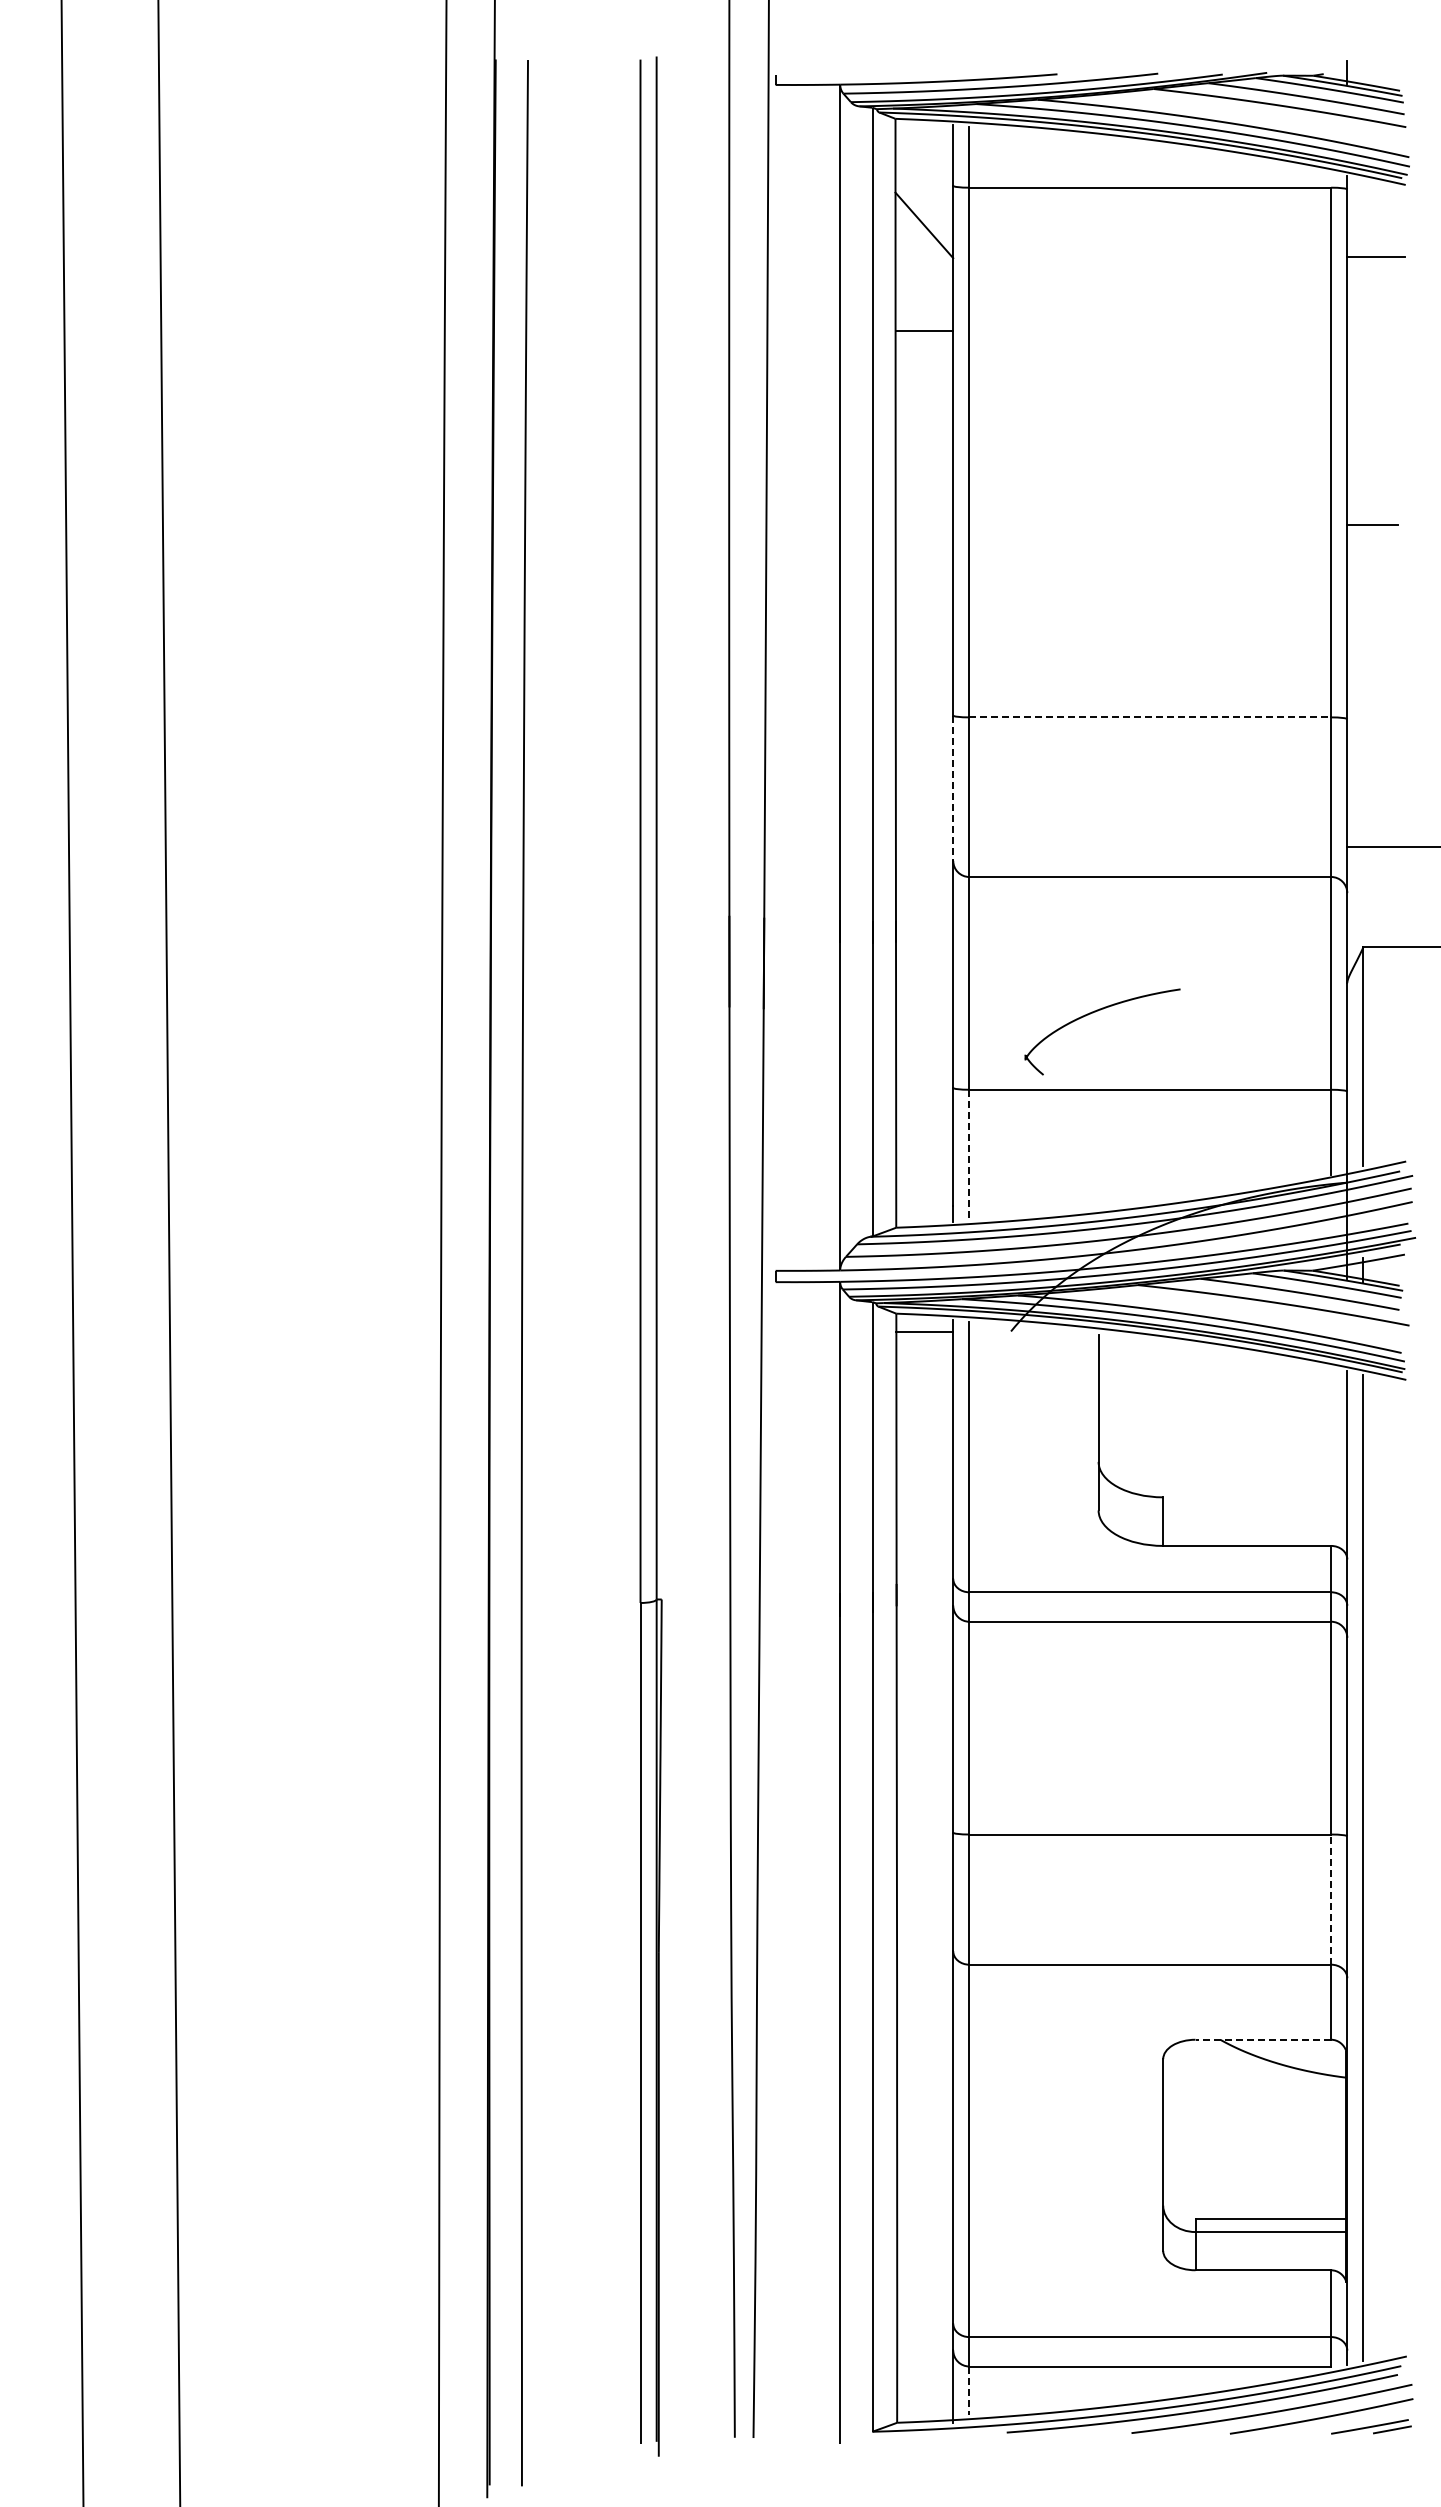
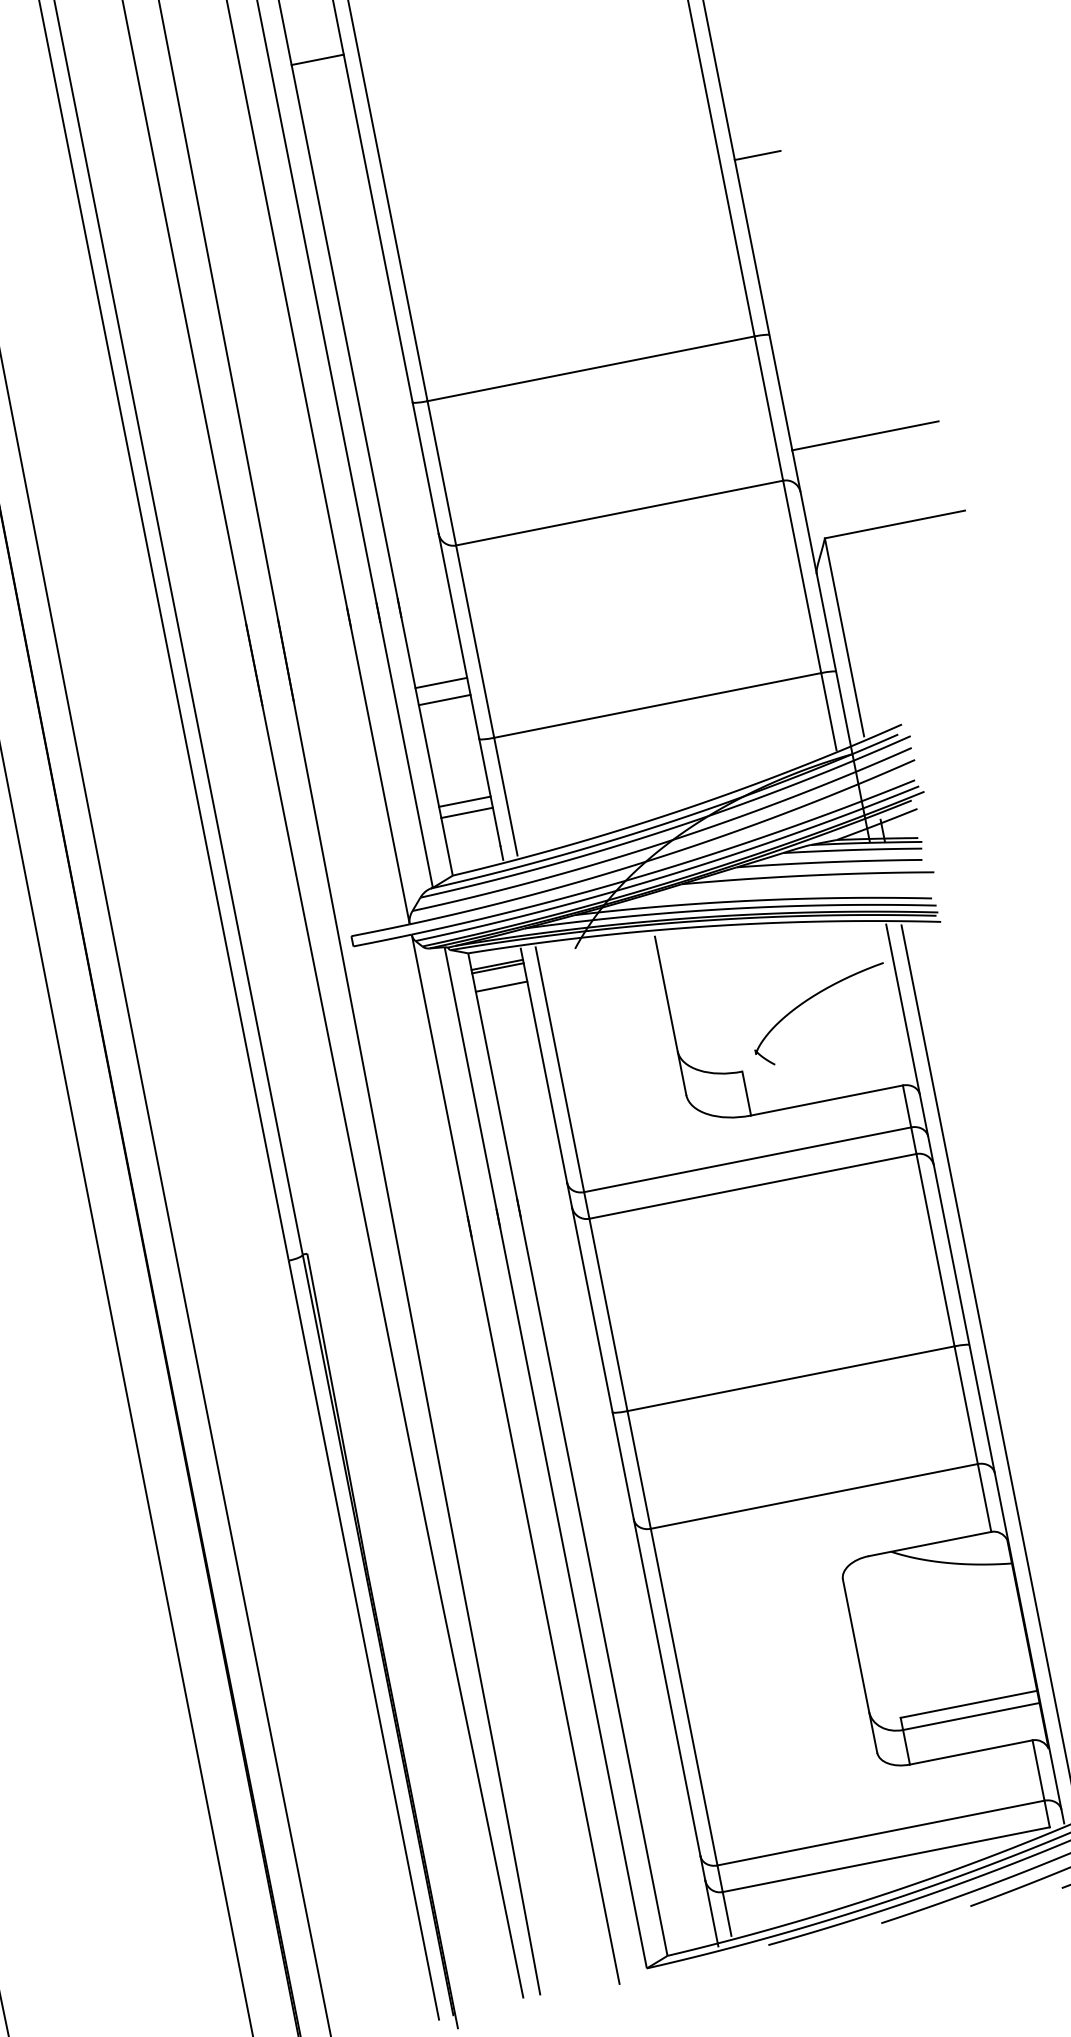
line: (1150, 717) -> (591, 368), dashed -> solid
line: (953, 788) -> (425, 468), dashed -> solid
curve: (1093, 1013) -> (809, 1000), moved
line: (924, 1020) -> (441, 683), added
line: (924, 1039) -> (444, 700), added
line: (924, 1151) -> (464, 801), added
line: (969, 1155) -> (506, 797), dashed -> solid
line: (924, 1163) -> (466, 812), added
line: (924, 1335) -> (497, 968), added
line: (924, 1356) -> (501, 987), added
line: (1331, 1899) -> (966, 1405), dashed -> solid
line: (1263, 2039) -> (930, 1543), dashed -> solid
line: (969, 2391) -> (727, 1914), dashed -> solid

